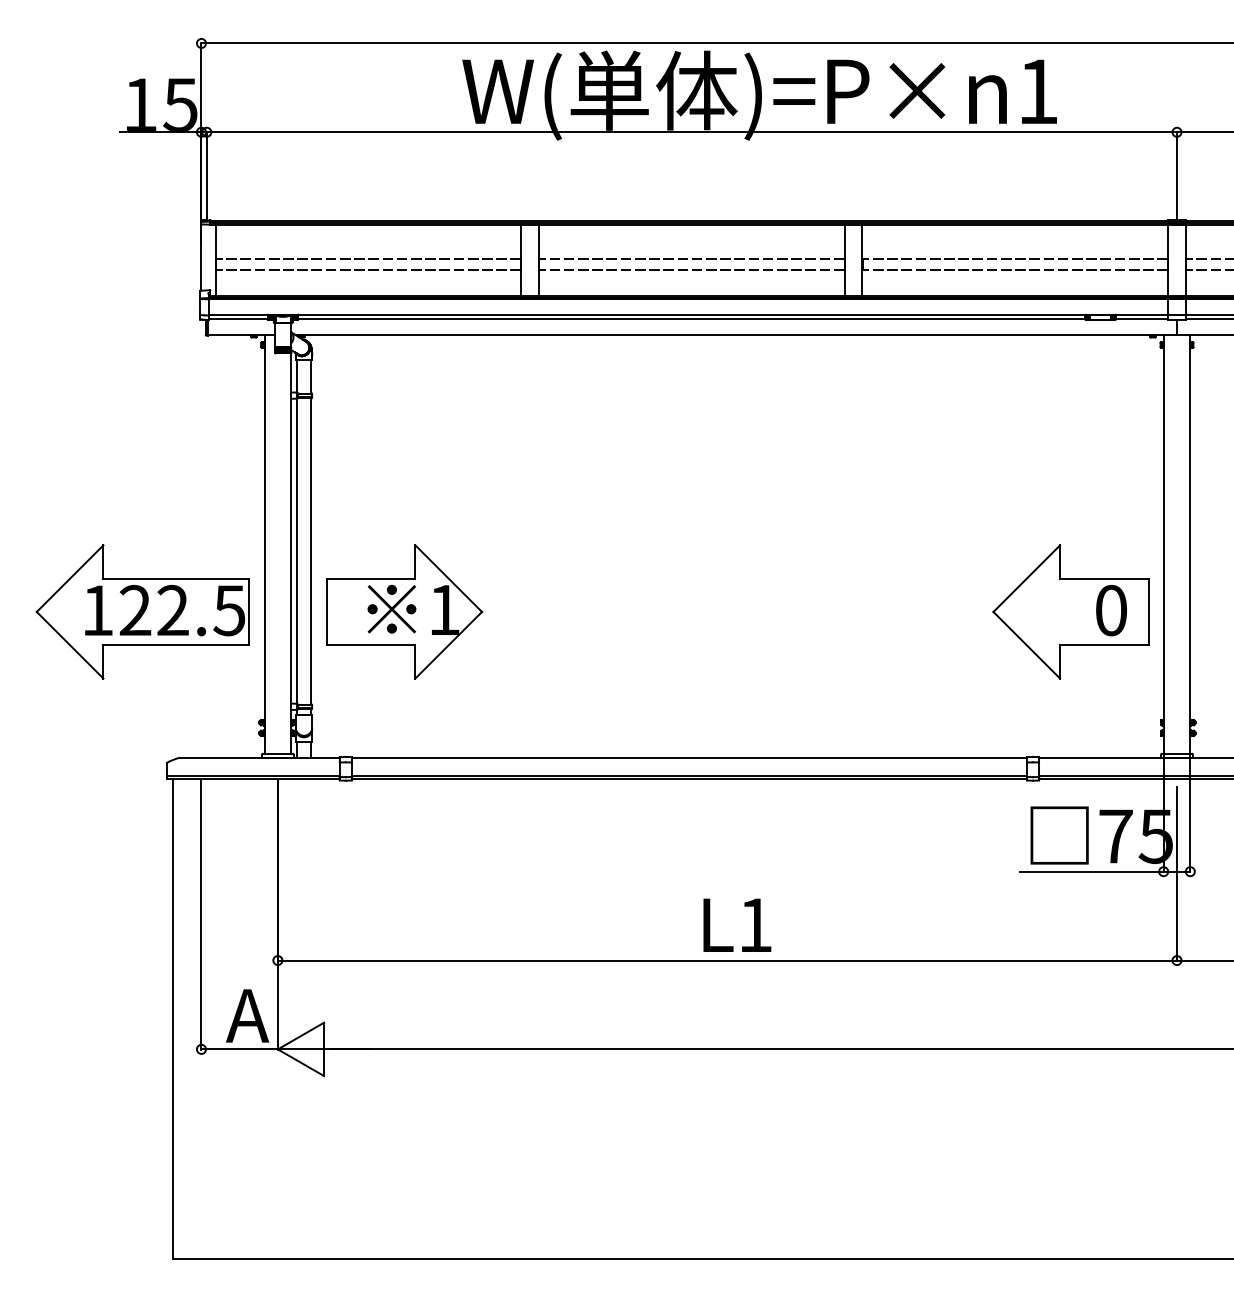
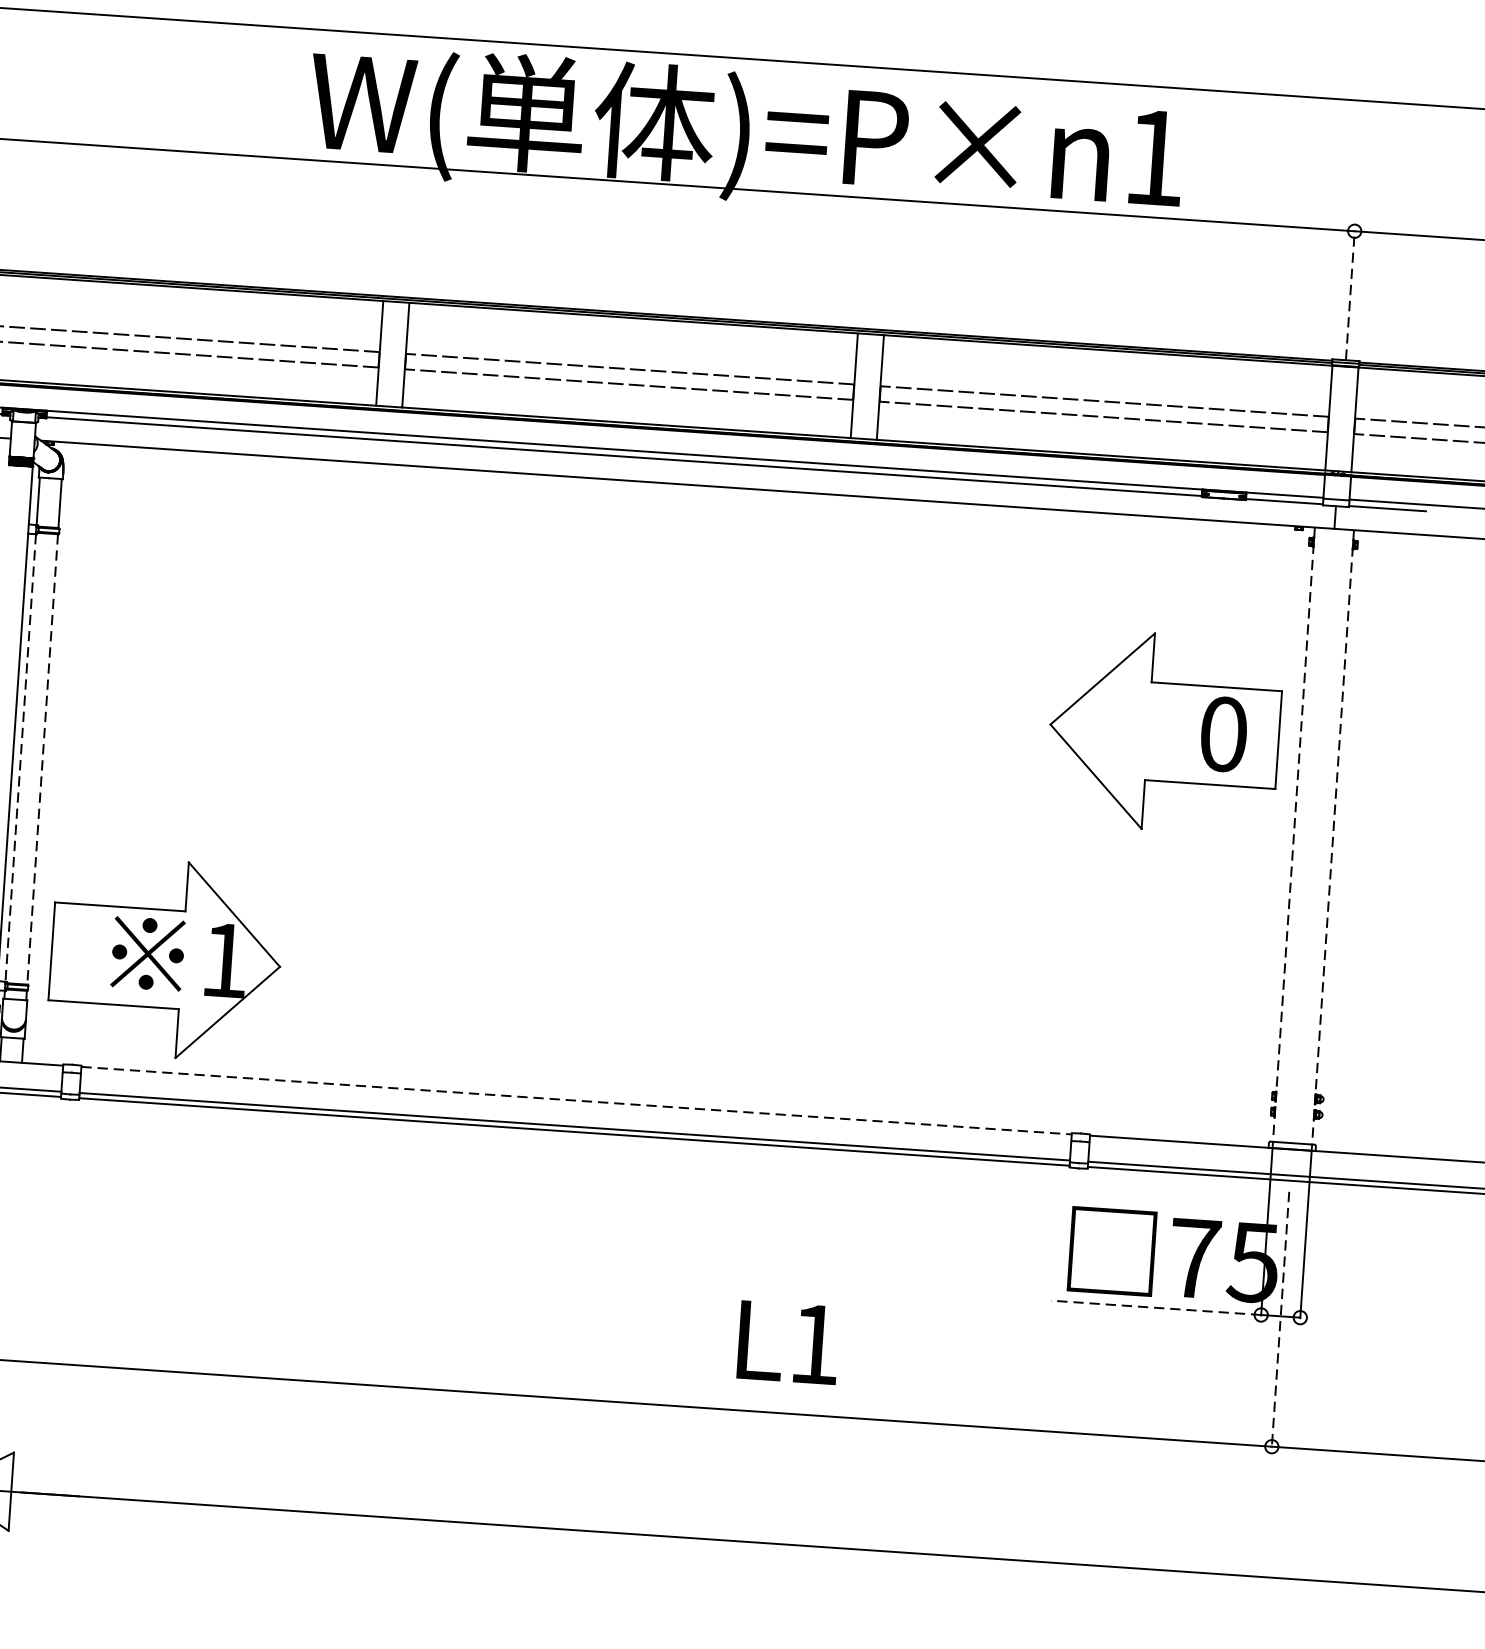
line: (1177, 175) -> (1351, 294), solid -> dashed
line: (1163, 544) -> (1293, 834), solid -> dashed
line: (1190, 544) -> (1333, 837), solid -> dashed
line: (296, 551) -> (20, 758), solid -> dashed
line: (311, 551) -> (42, 759), solid -> dashed
part: (404, 611) -> (166, 958), moved
part: (1070, 611) -> (1163, 731), moved
line: (689, 757) -> (576, 1099), solid -> dashed
line: (1092, 871) -> (1156, 1307), solid -> dashed
line: (1177, 874) -> (1281, 1320), solid -> dashed
text: (737, 924) -> (788, 1341), moved

